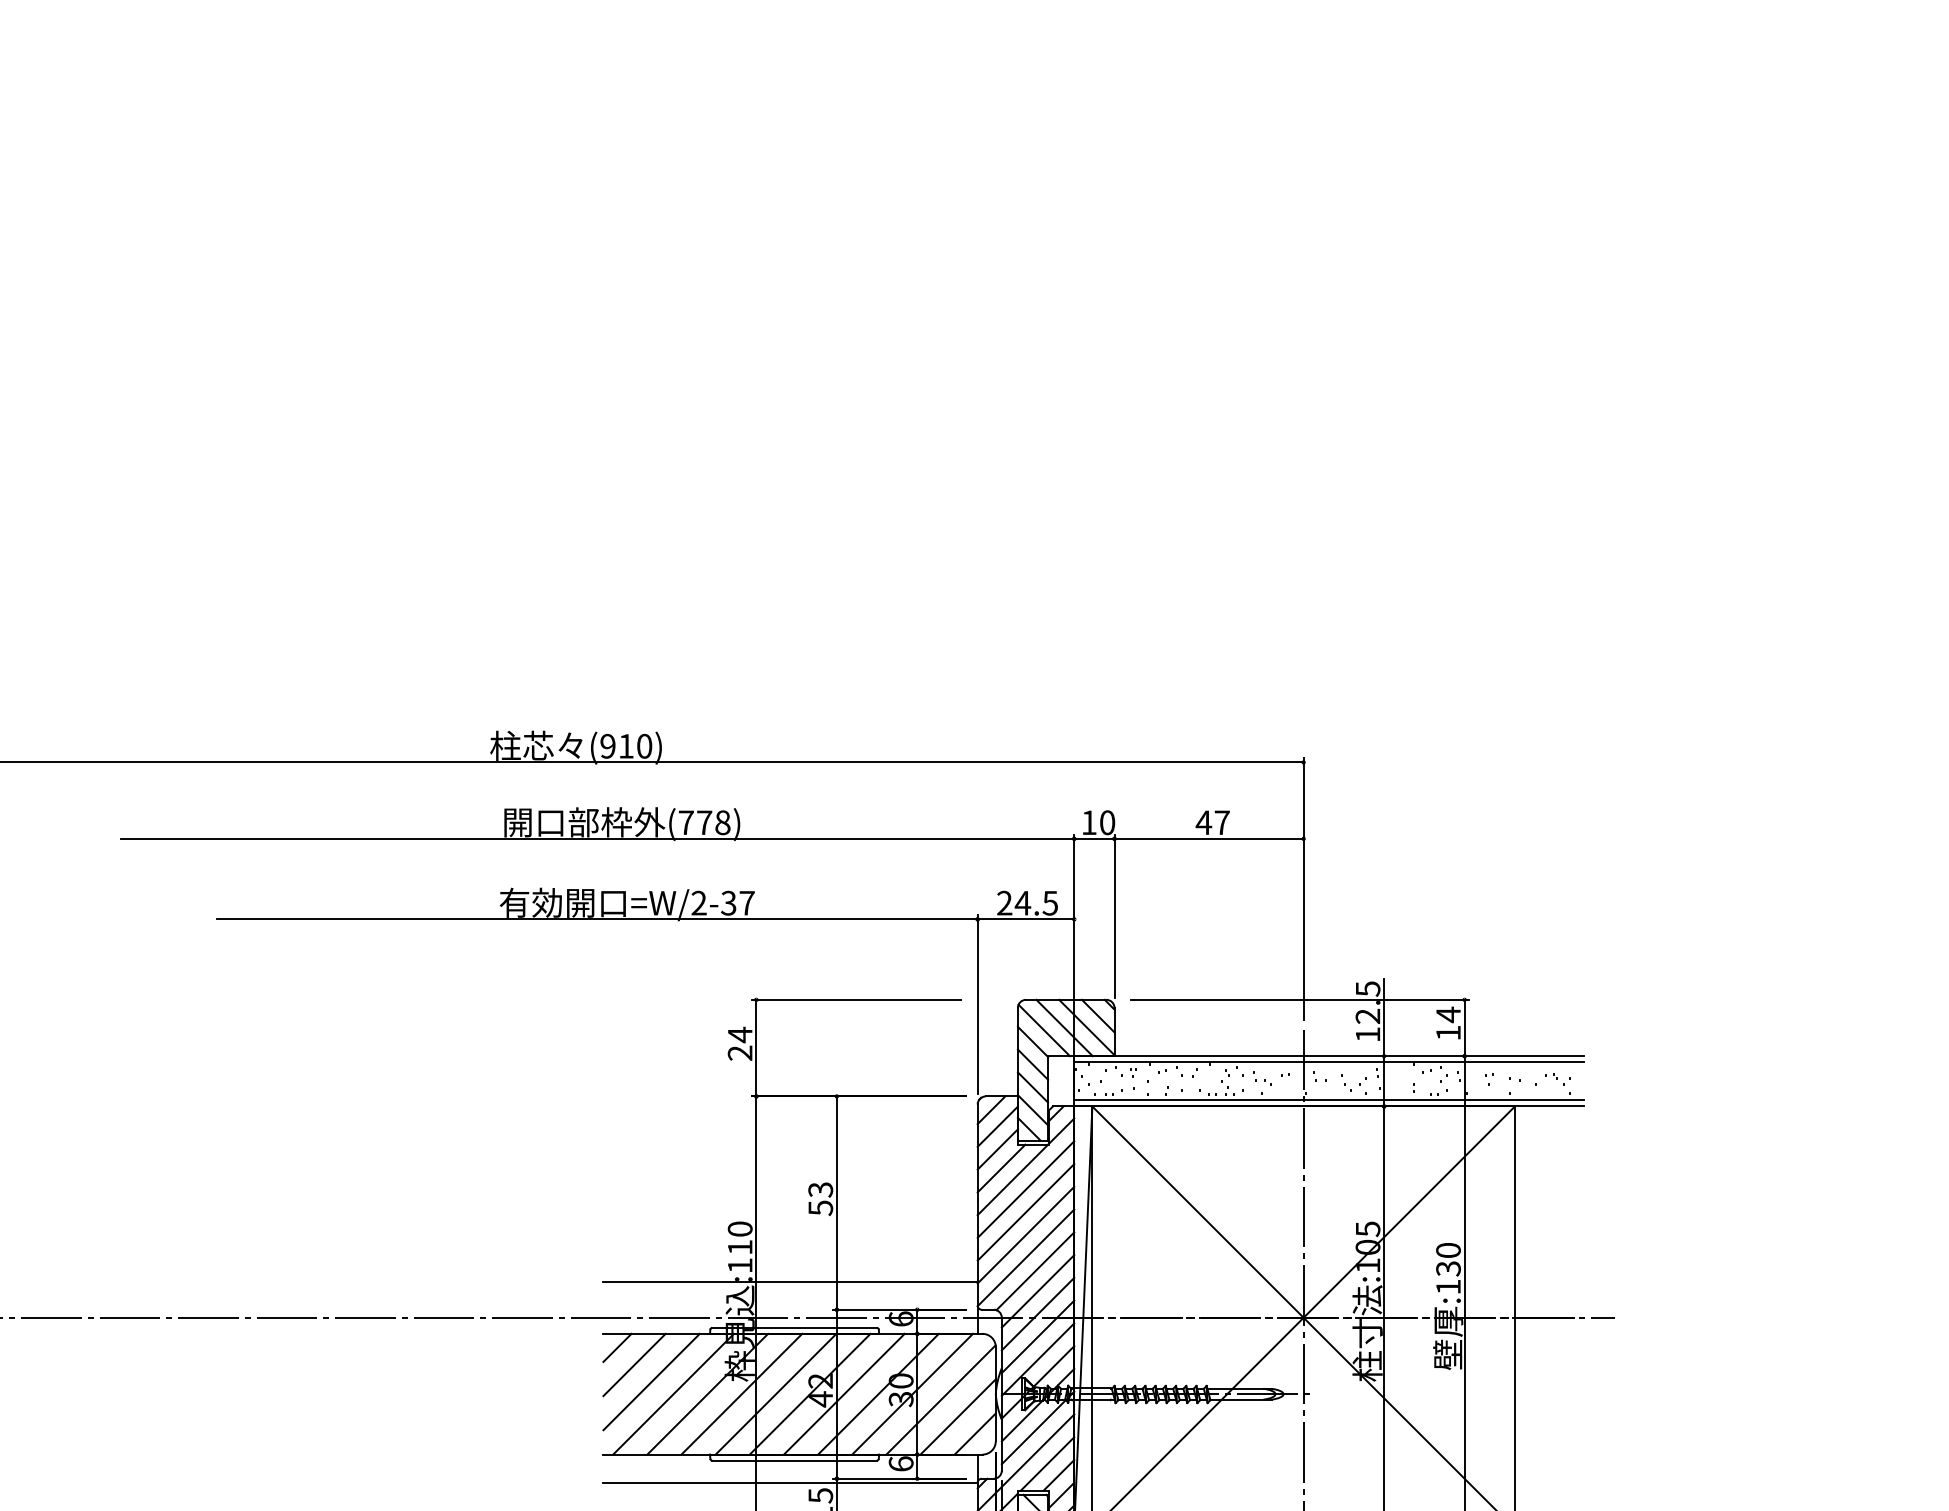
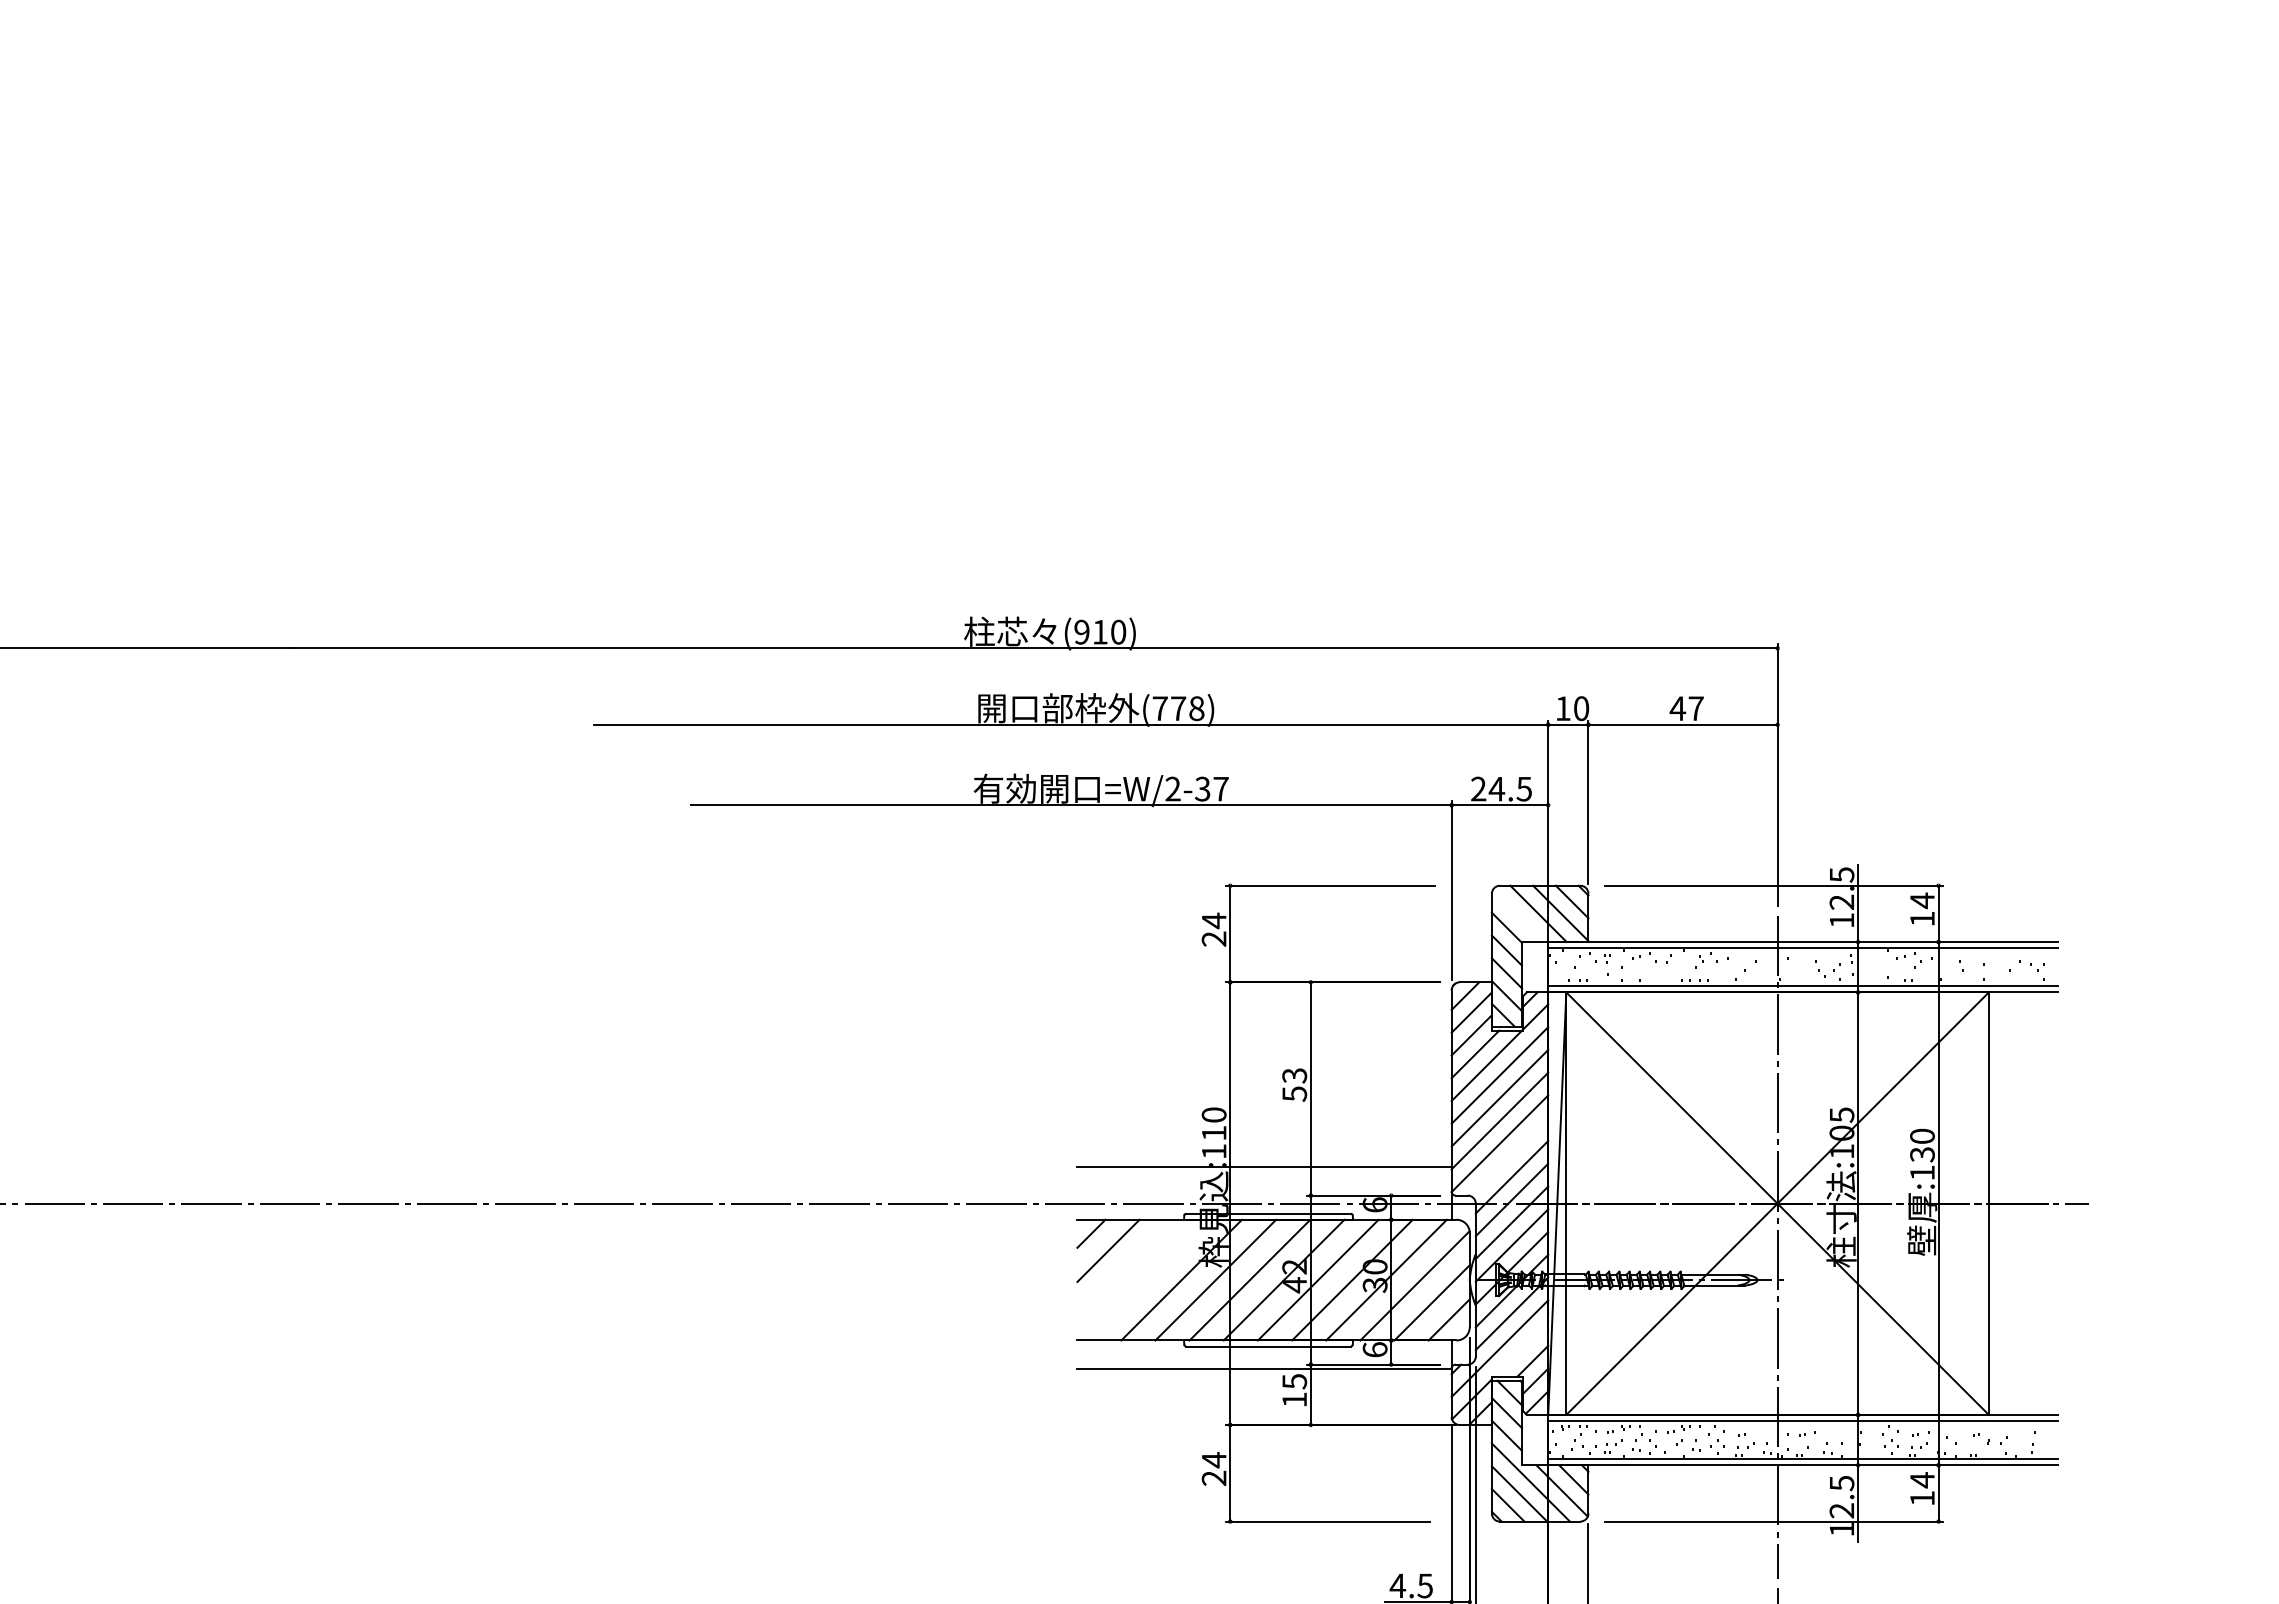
line: (1043, 1030) -> (1517, 916), removed
line: (1035, 1271) -> (1509, 1157), removed
line: (651, 1381) -> (1125, 1267), removed
line: (673, 1393) -> (1147, 1279), removed
line: (1047, 1463) -> (1521, 1349), removed

